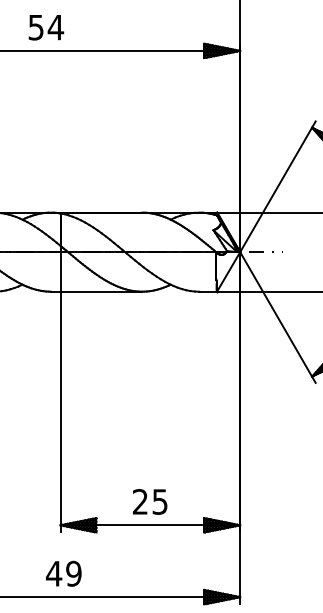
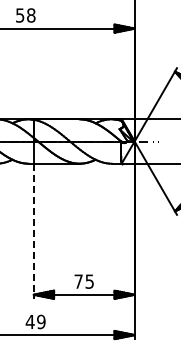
text: (54, 27) -> (30, 15), 54 -> 58
line: (59, 412) -> (33, 231), solid -> dashed
text: (140, 501) -> (78, 281), 25 -> 75

